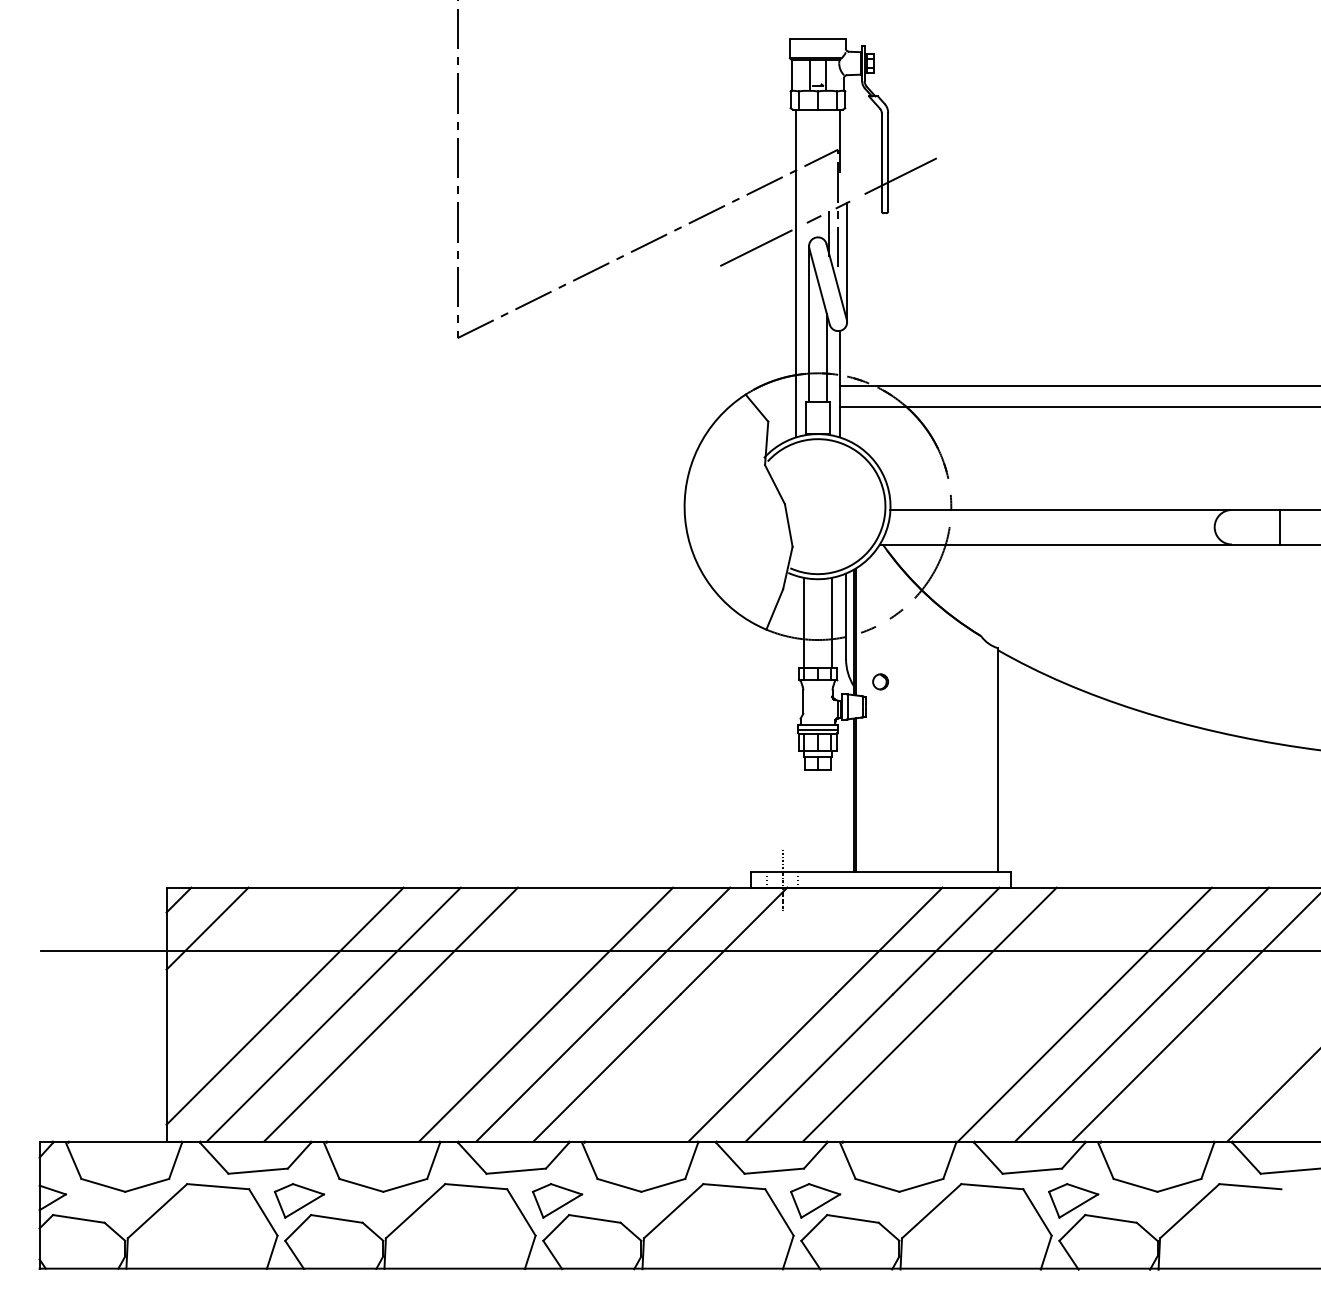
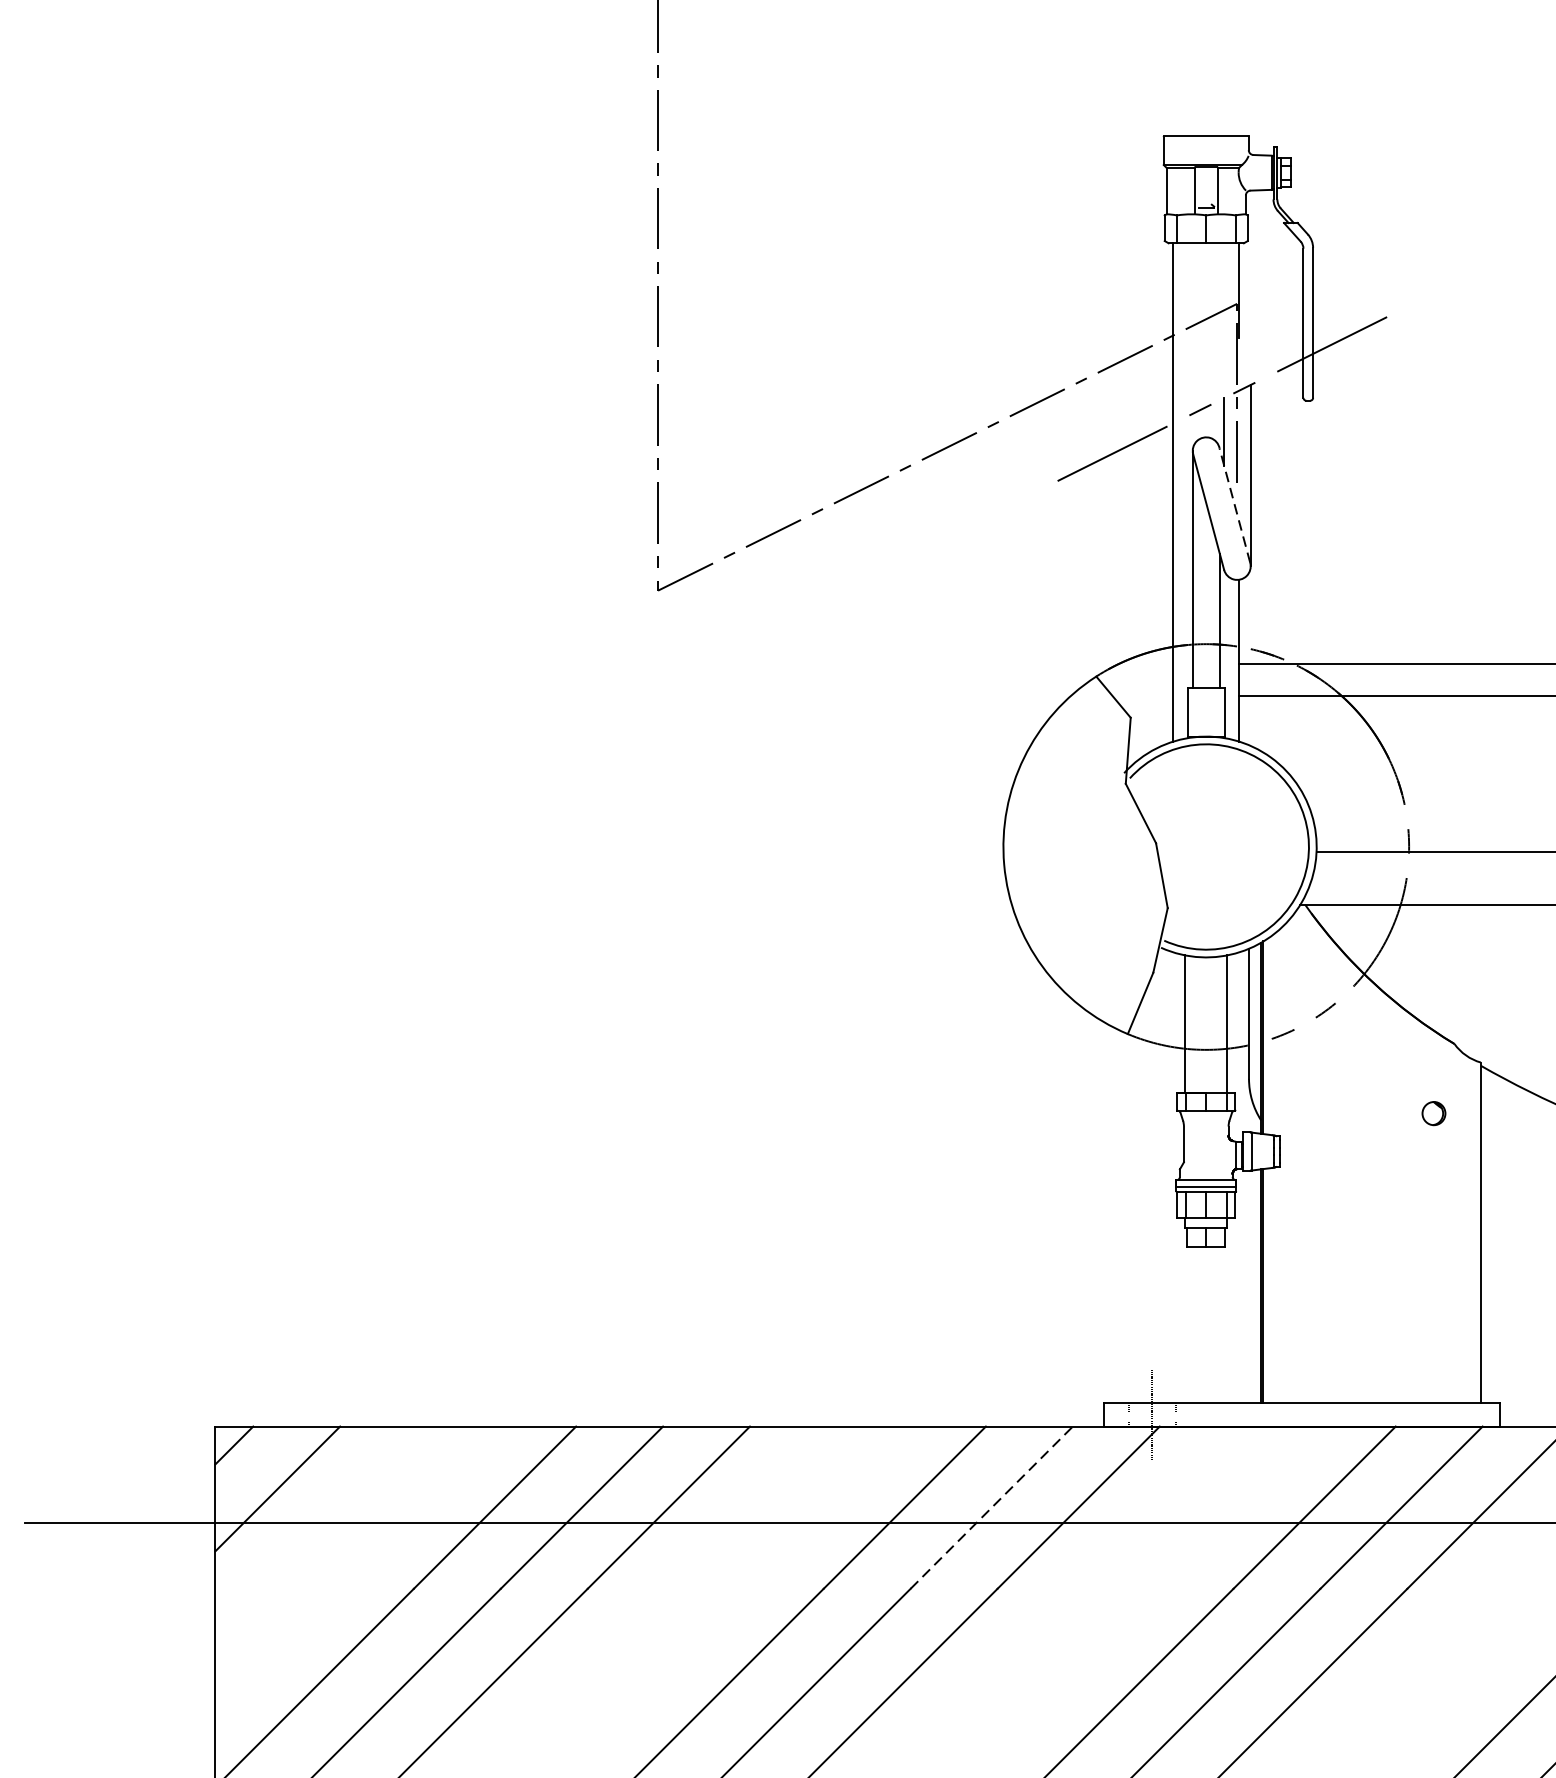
line: (836, 282) -> (1234, 506), solid -> dashed
part: (880, 681) -> (1433, 1112), moved
line: (677, 940) -> (992, 1506), solid -> dashed

